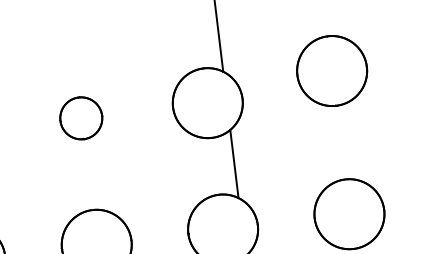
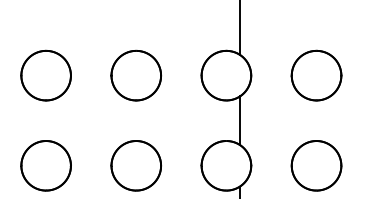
part: (332, 70) -> (316, 75), moved
part: (80, 118) -> (135, 75), size x1.67

